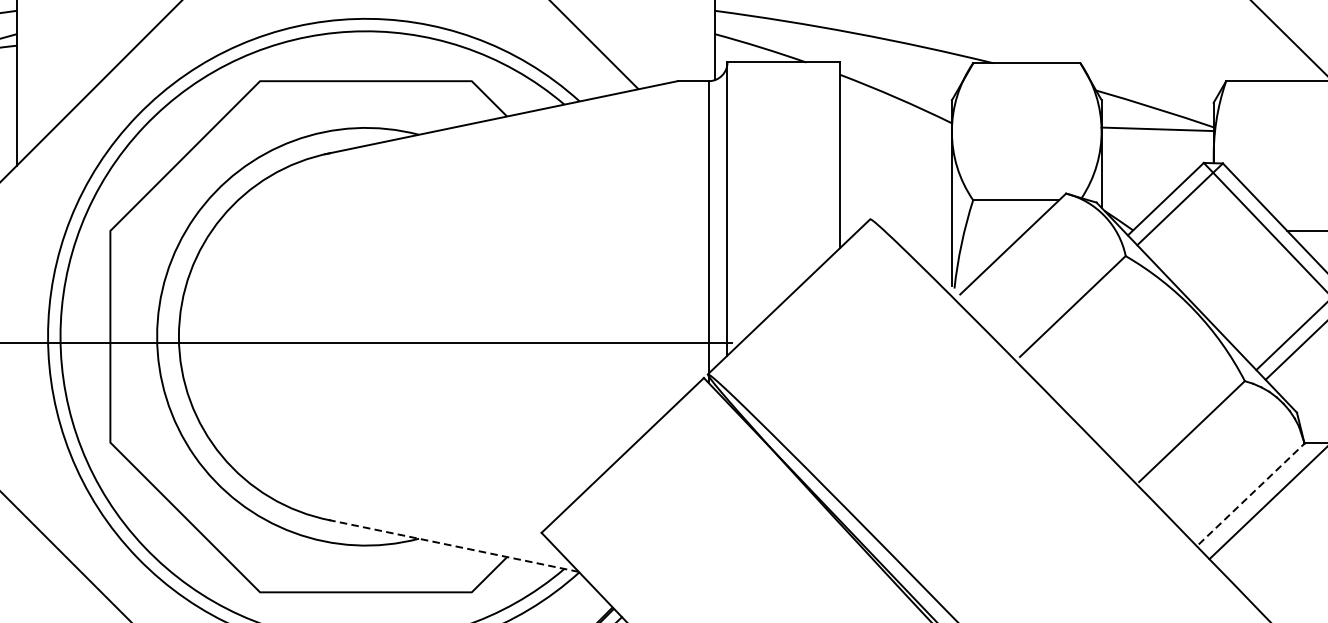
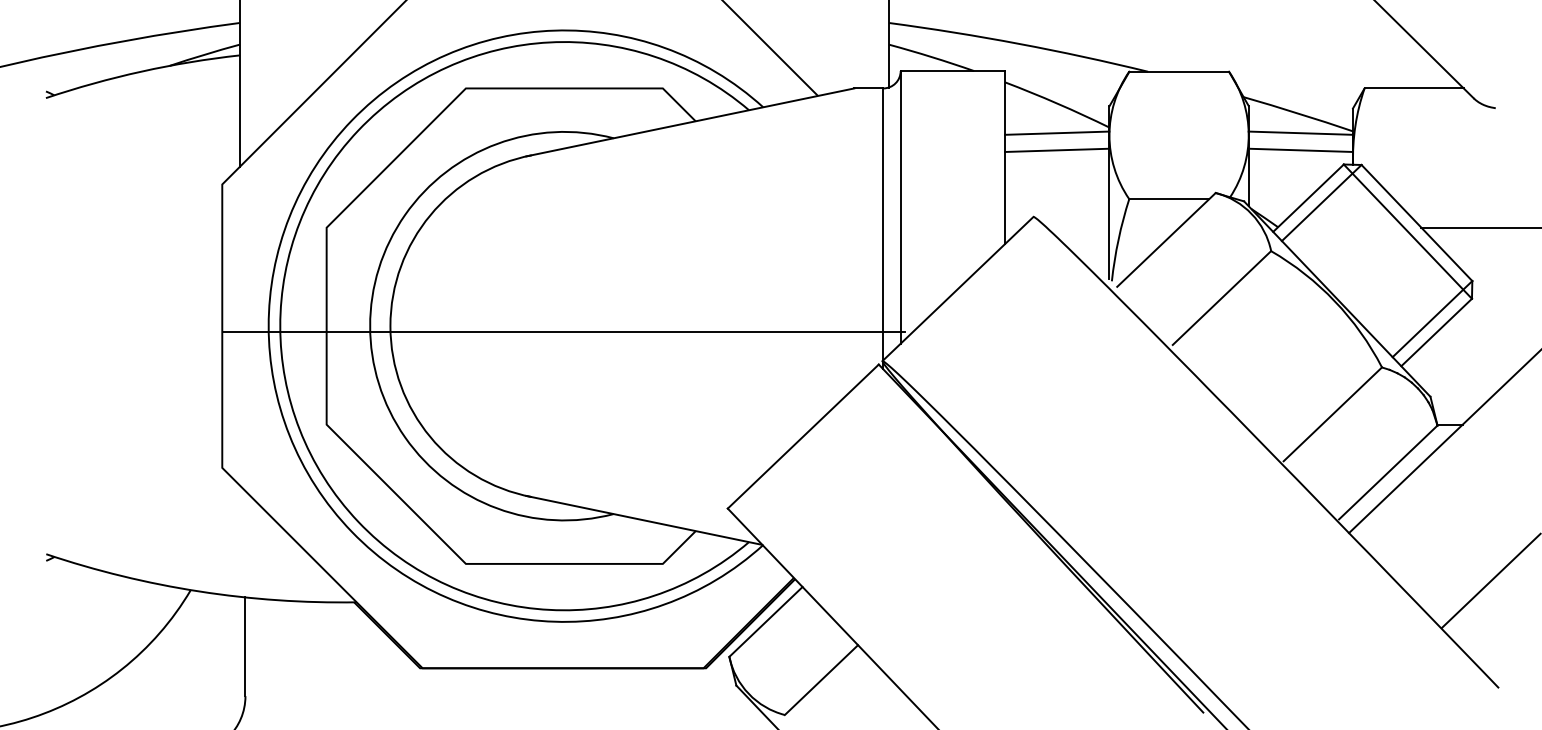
line: (896, 128) -> (1057, 132), added
line: (896, 146) -> (1057, 149), added
line: (1157, 146) -> (1300, 149), added
line: (1251, 494) -> (1388, 472), dashed -> solid
line: (452, 545) -> (644, 520), dashed -> solid

